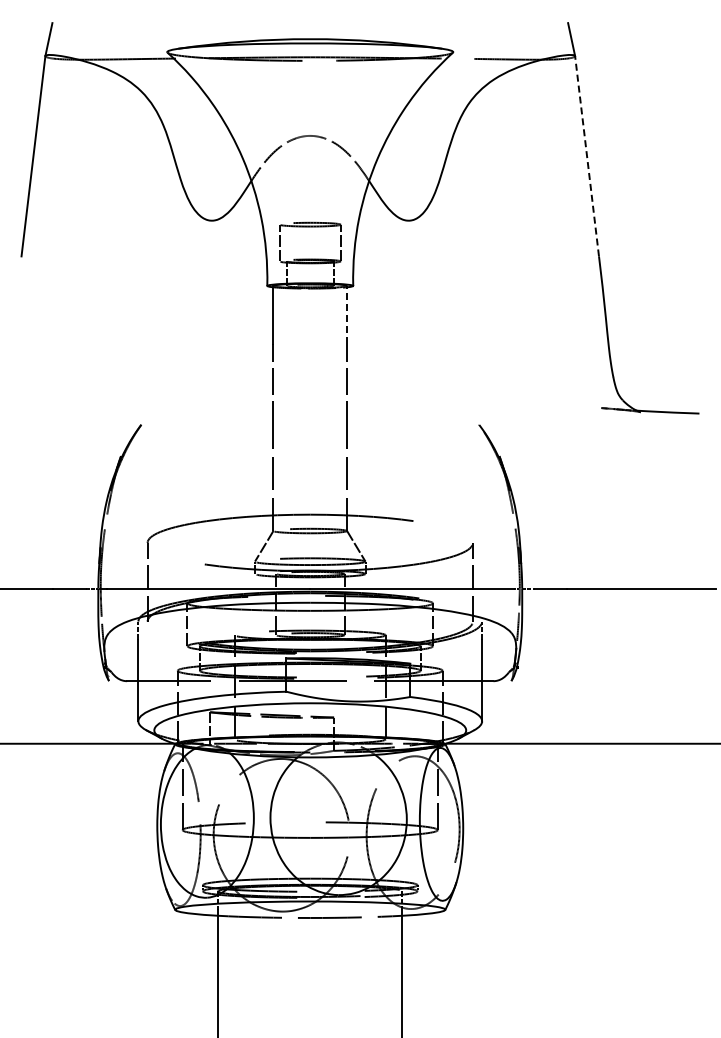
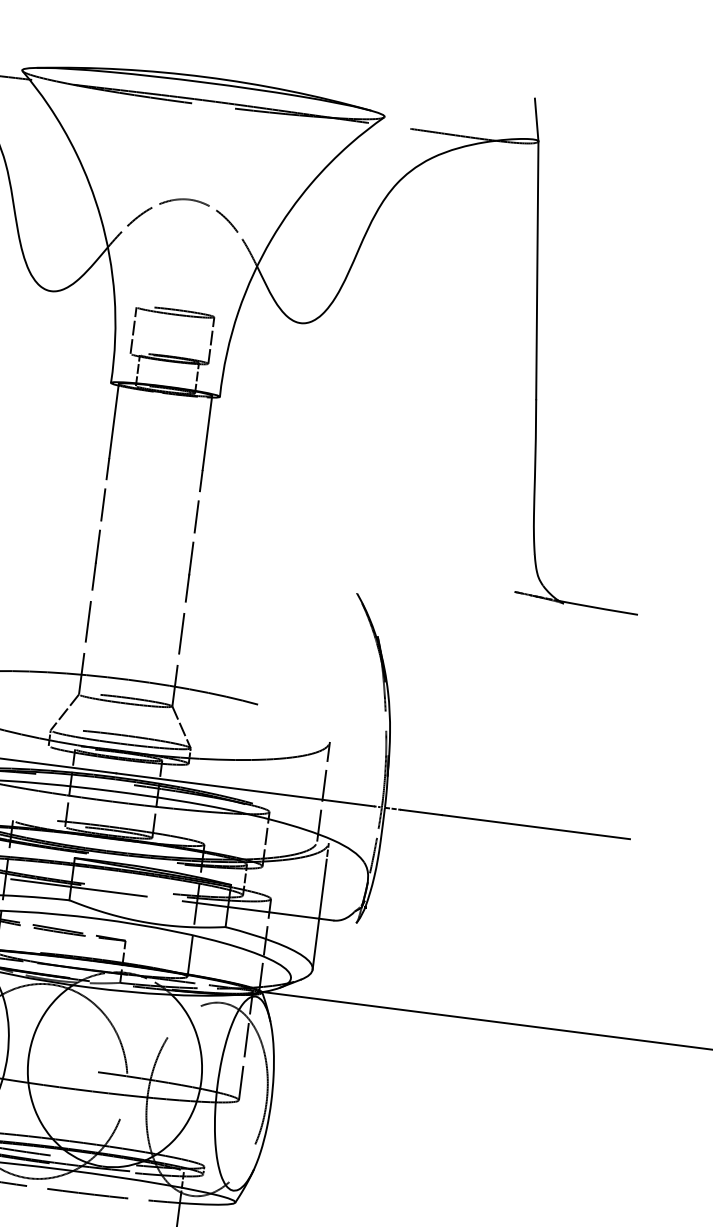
line: (587, 156) -> (537, 270), dashed -> solid
line: (347, 314) -> (208, 432), dashed -> solid

